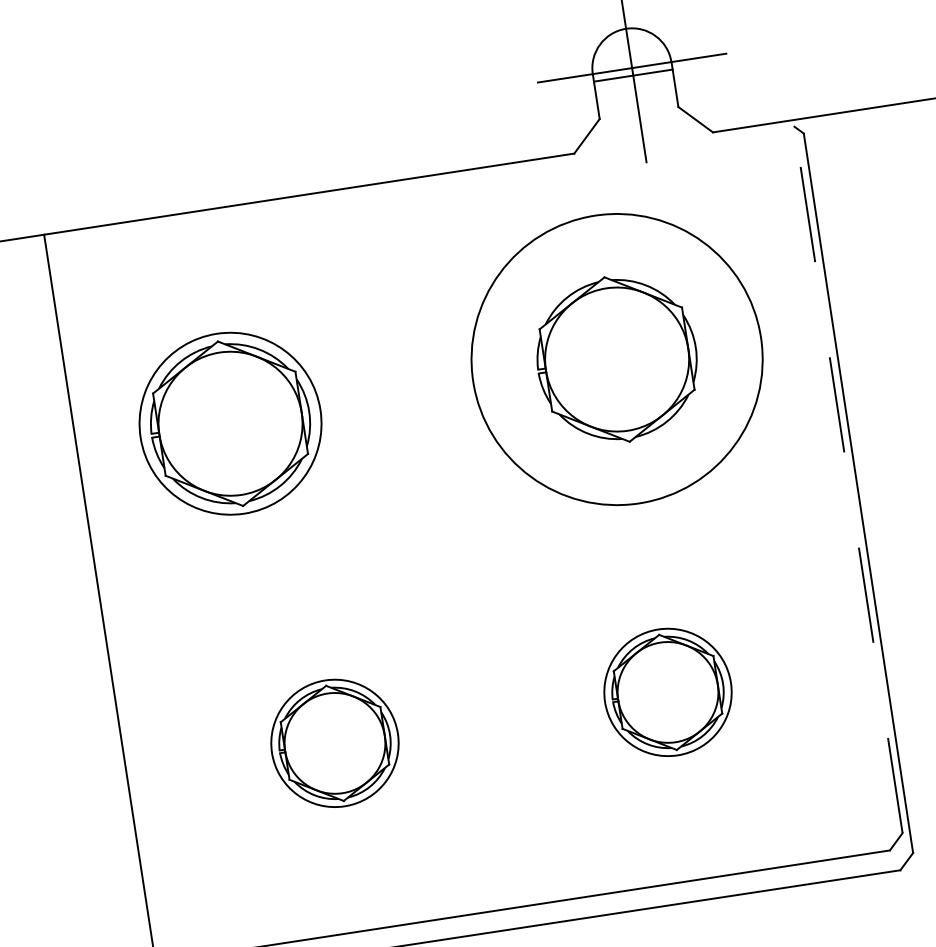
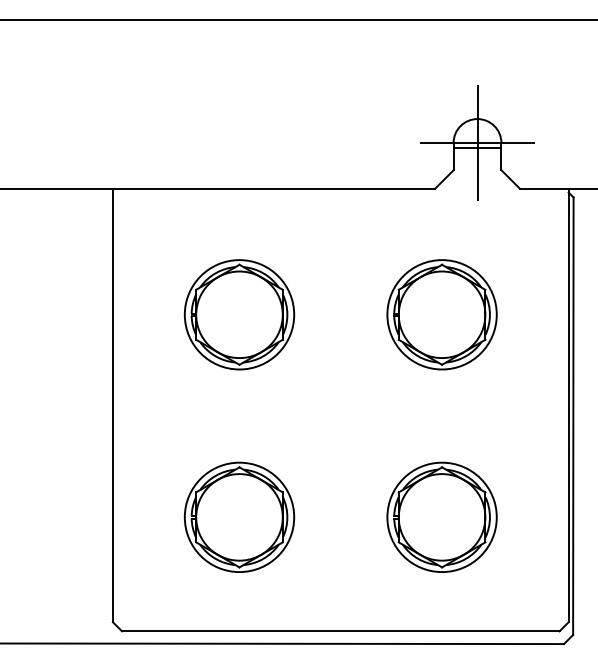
circle: (616, 359) -> (441, 314), size x0.62
part: (230, 423) -> (239, 314), moved
line: (847, 476) -> (568, 405), dashed -> solid
part: (666, 691) -> (441, 516), size x1.43
part: (334, 742) -> (239, 516), size x1.43

